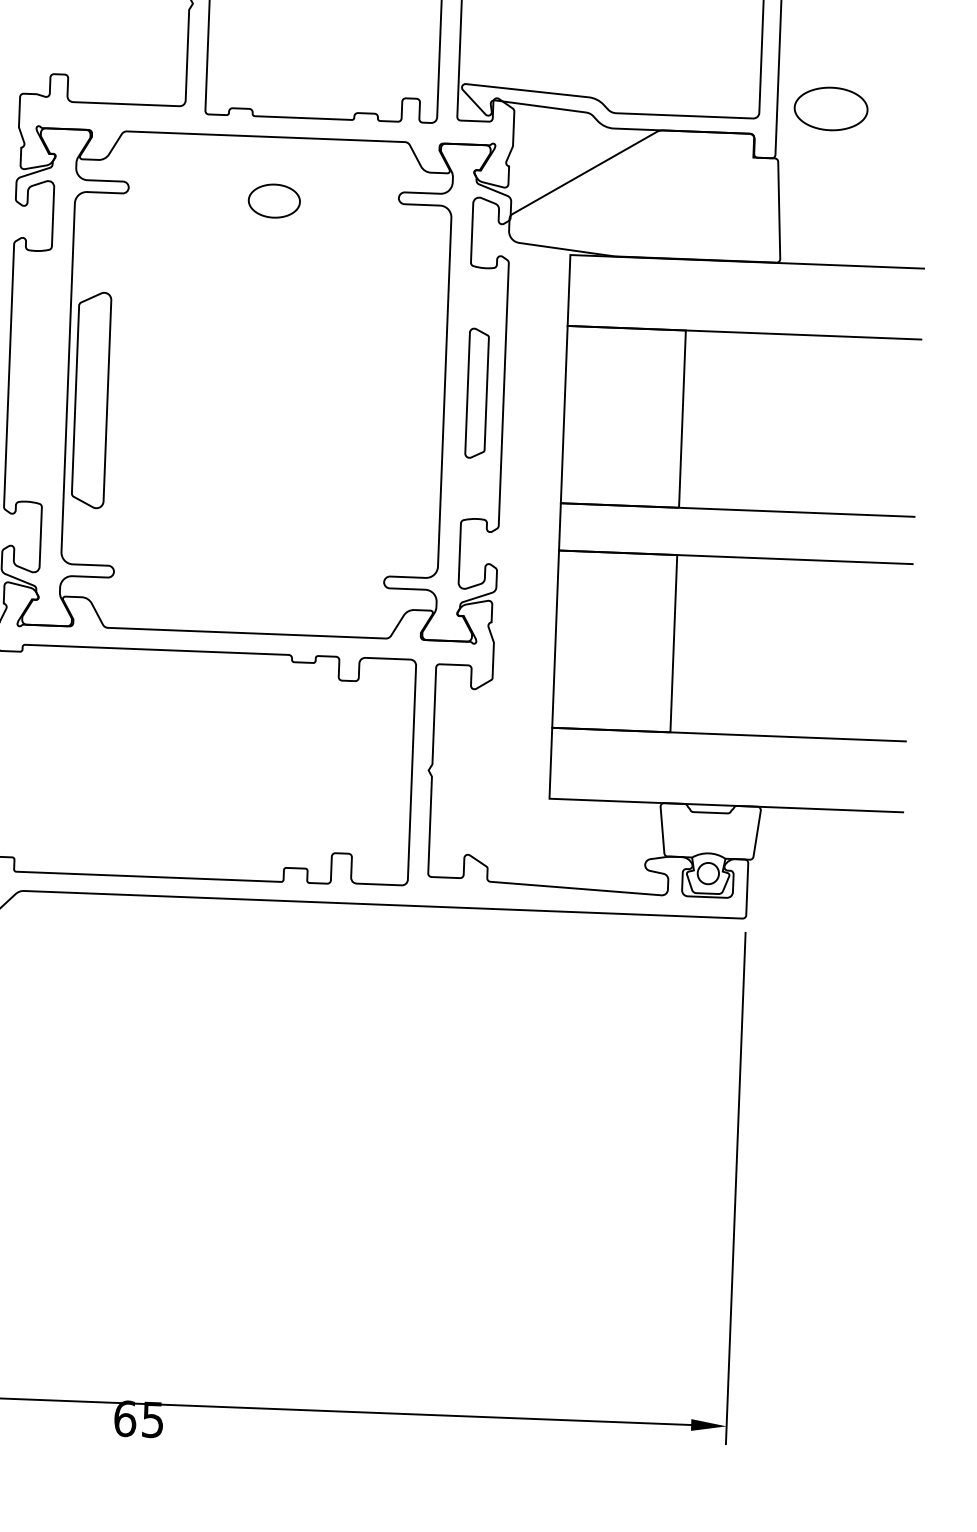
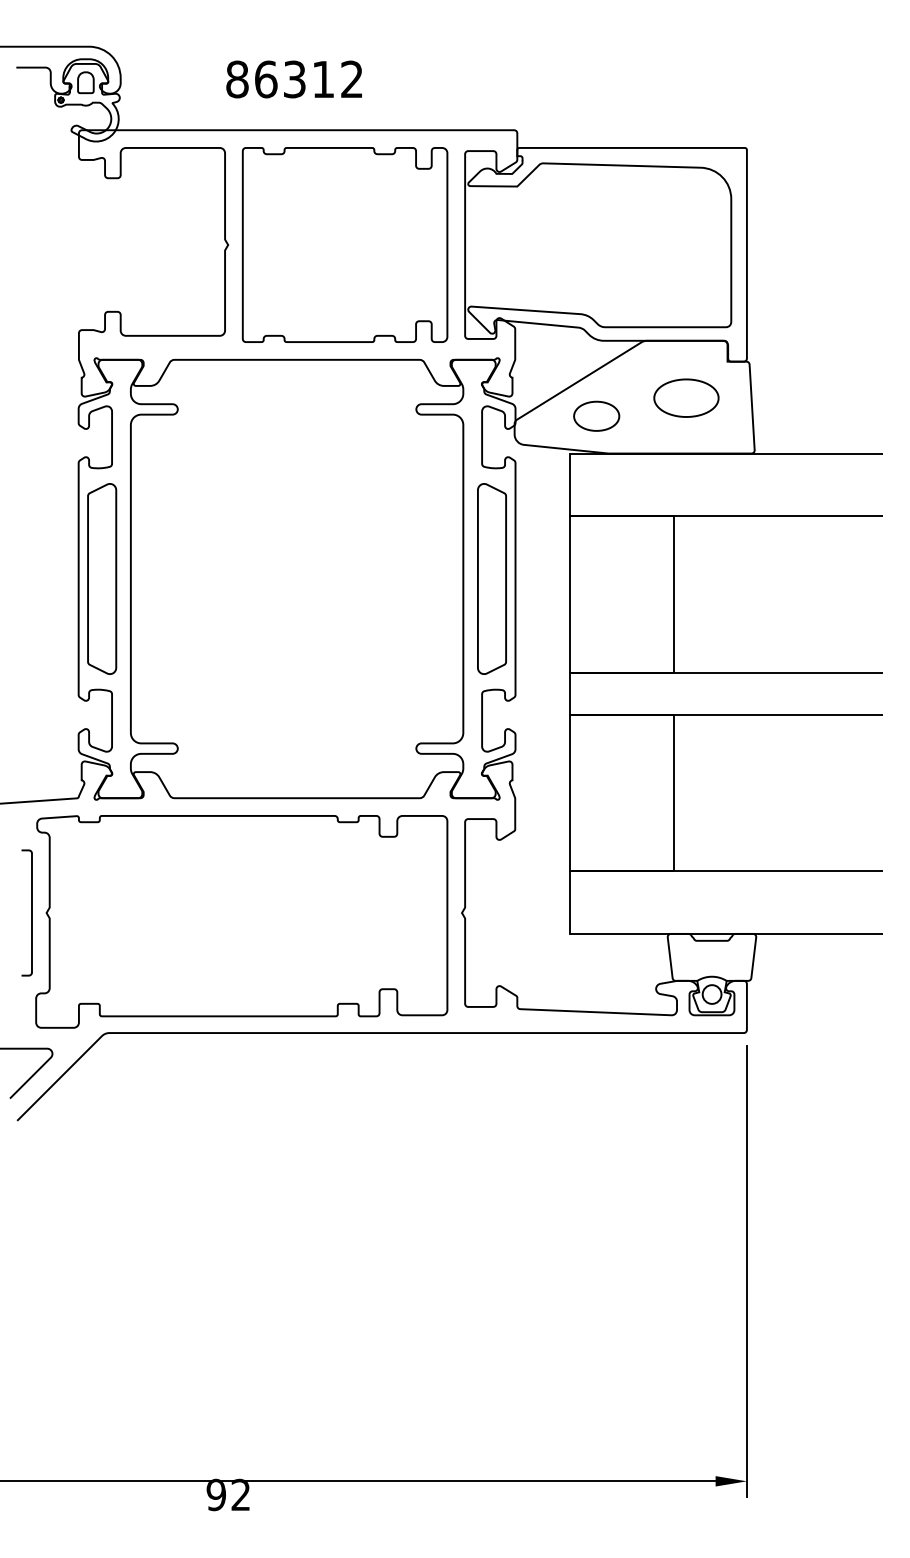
part: (831, 108) -> (686, 397), moved
part: (274, 200) -> (596, 415), moved
part: (476, 392) -> (491, 578), size x1.67
part: (91, 399) -> (102, 578), moved
text: (137, 1418) -> (227, 1494), 65 -> 92

